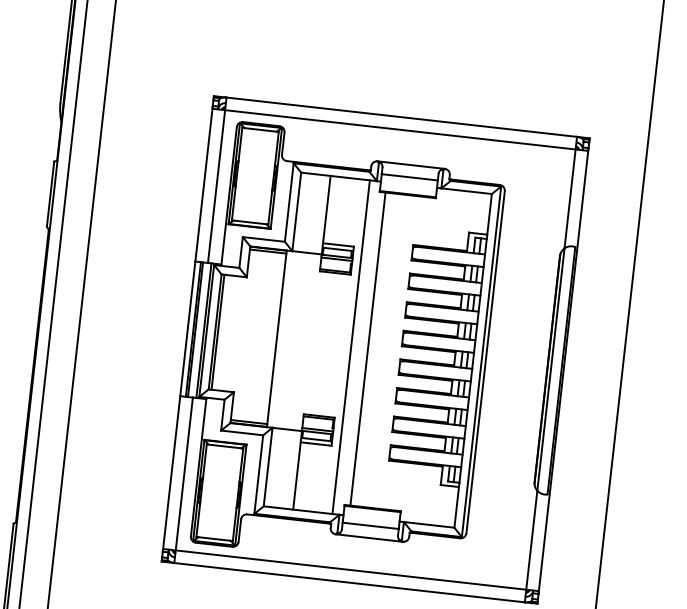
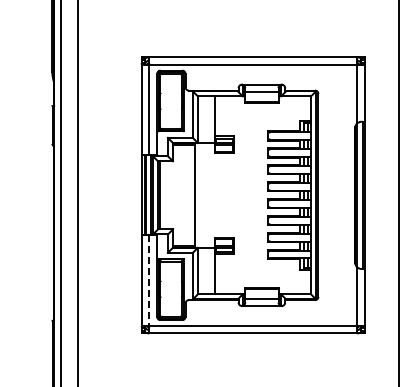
line: (350, 347) -> (238, 195), removed
line: (367, 349) -> (248, 195), removed
line: (184, 475) -> (149, 281), solid -> dashed

